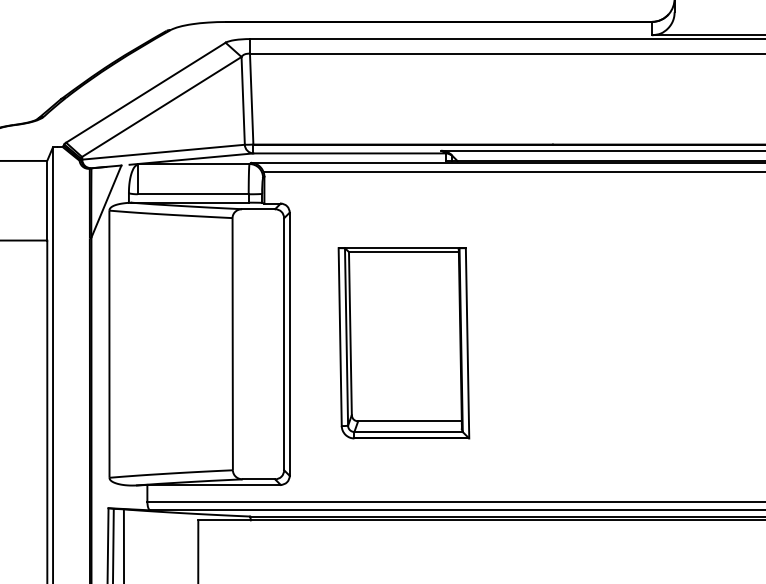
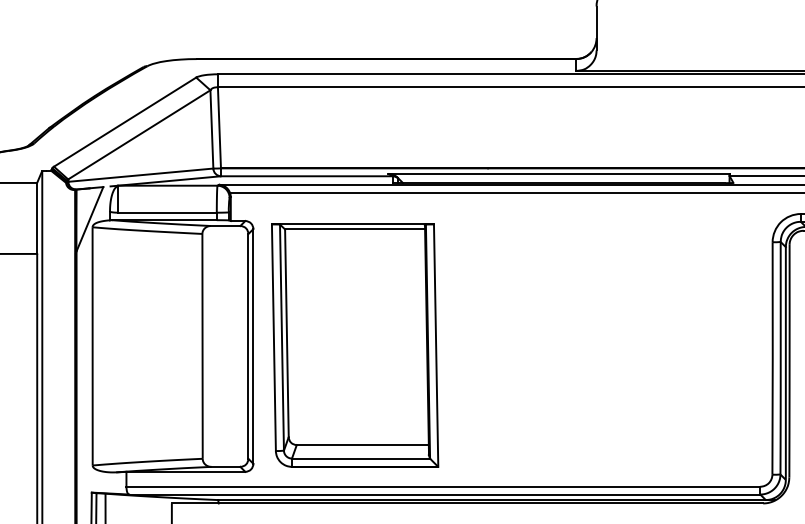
part: (404, 343) -> (355, 345), size x1.43

